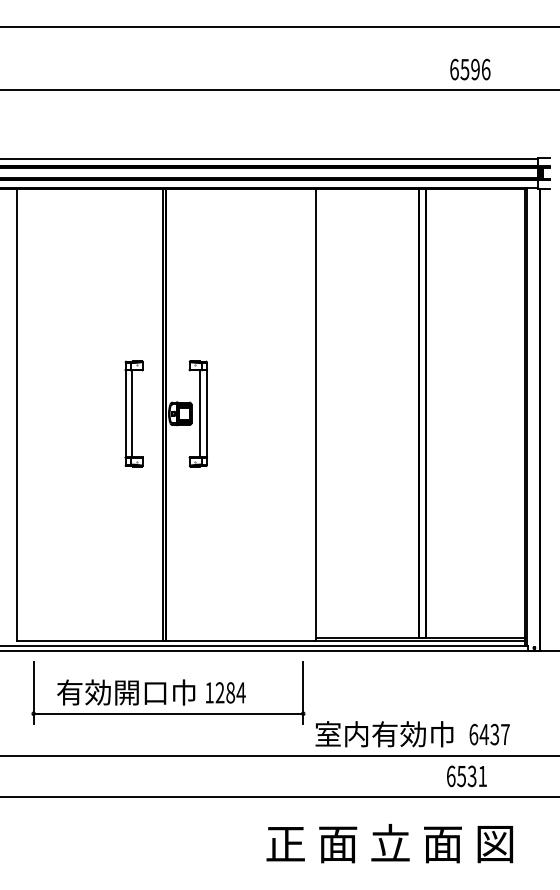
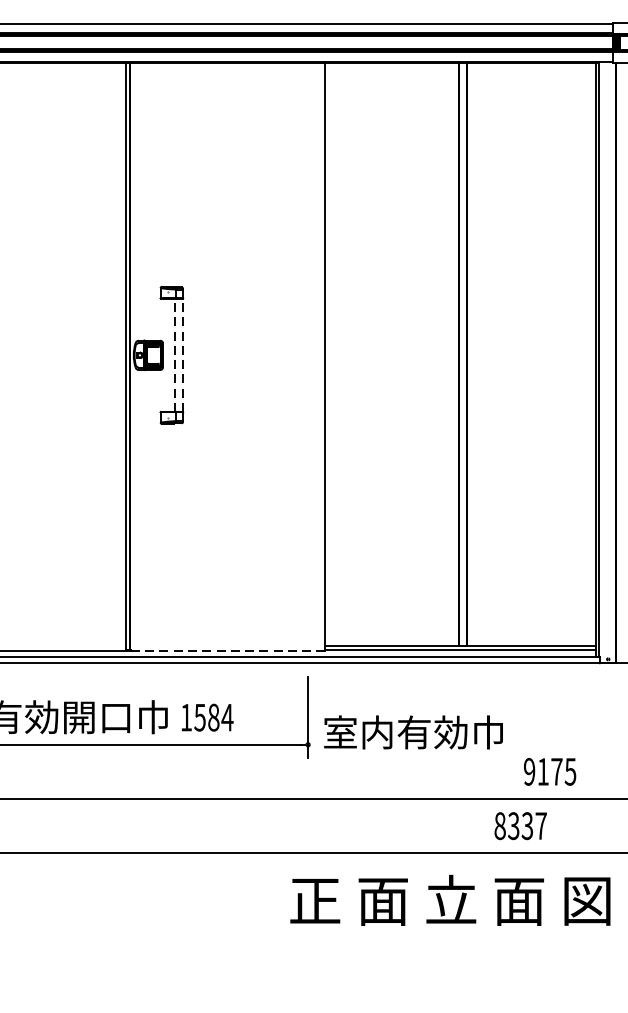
part: (133, 413) -> (87, 354), removed
line: (200, 413) -> (174, 354), solid -> dashed
line: (206, 413) -> (182, 354), solid -> dashed
line: (241, 641) -> (227, 650), solid -> dashed
text: (219, 692) -> (199, 717), 1284 -> 1584
text: (384, 734) -> (413, 732), moved
text: (489, 734) -> (549, 771), 6437 -> 9175
text: (466, 775) -> (520, 824), 6531 -> 8337
text: (389, 843) -> (449, 900), moved

